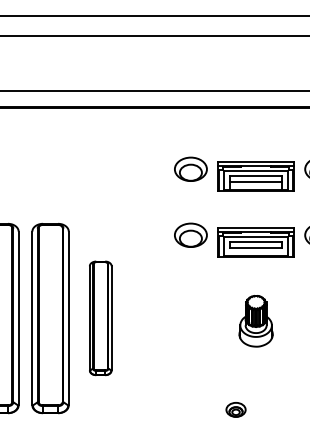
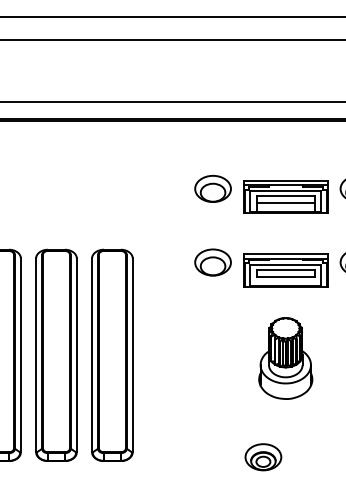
part: (100, 317) -> (112, 354), size x1.67
part: (255, 321) -> (285, 358), size x1.43
part: (236, 410) -> (263, 457), size x1.67

